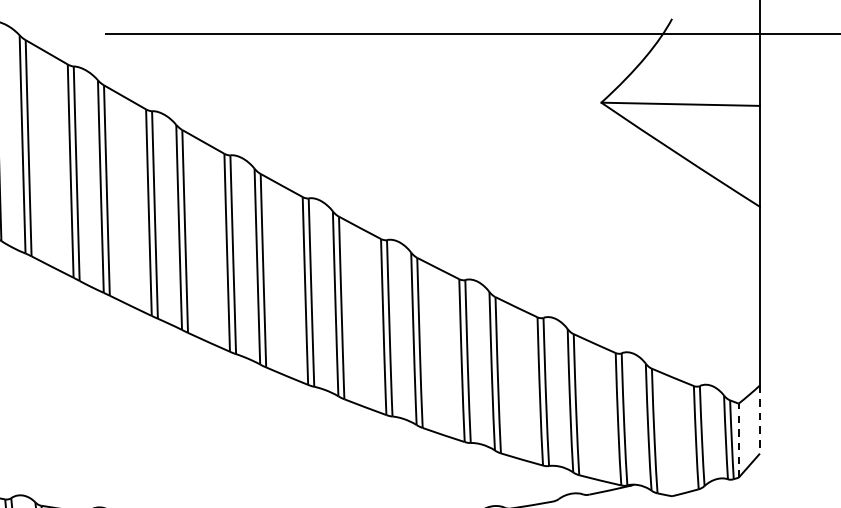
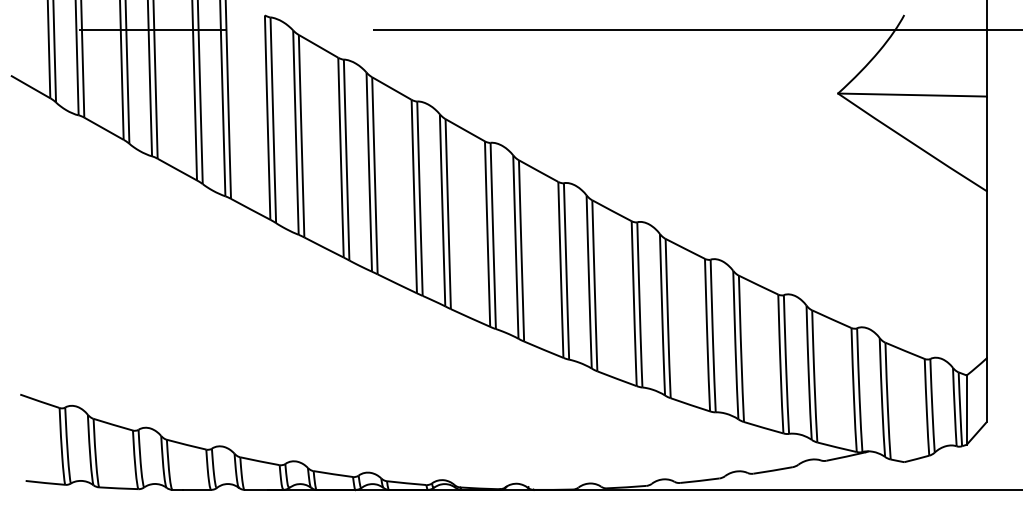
line: (759, 419) -> (986, 390), dashed -> solid
line: (738, 441) -> (966, 410), dashed -> solid

